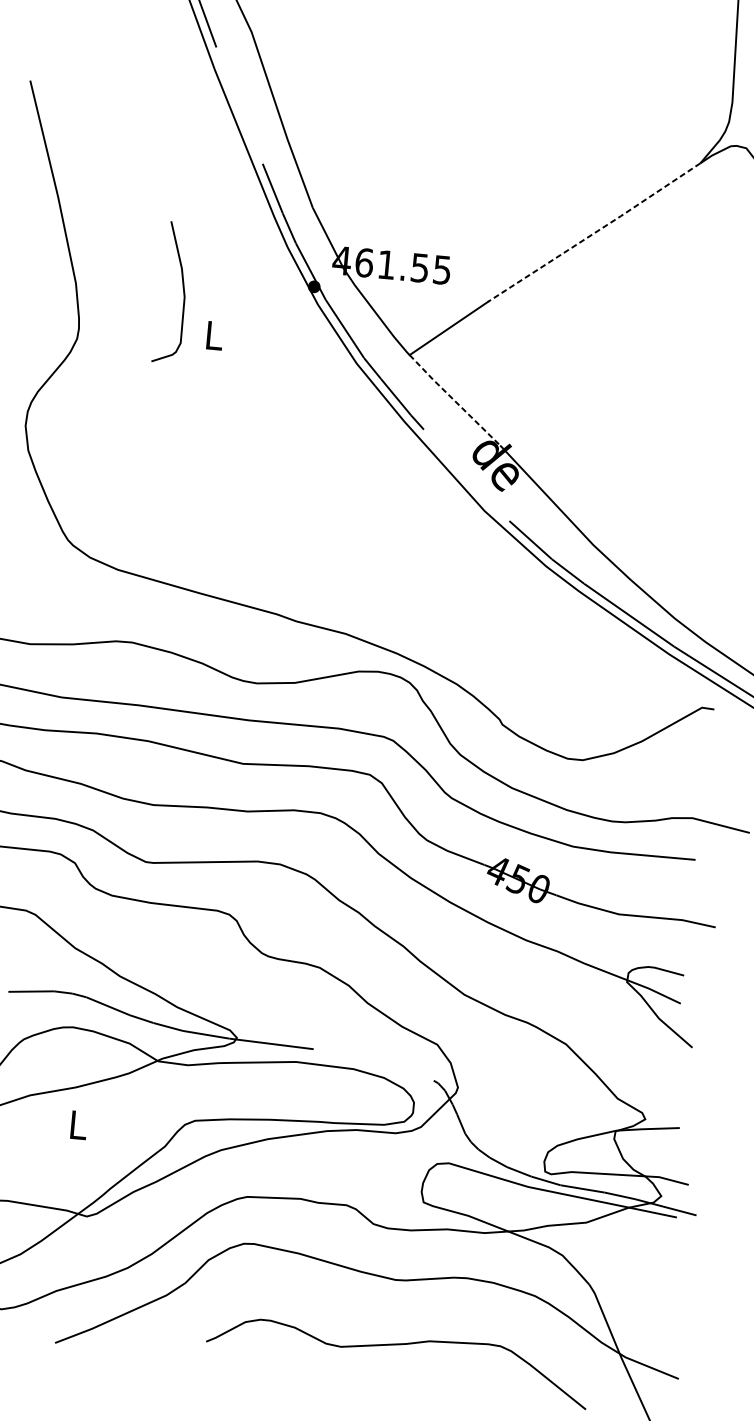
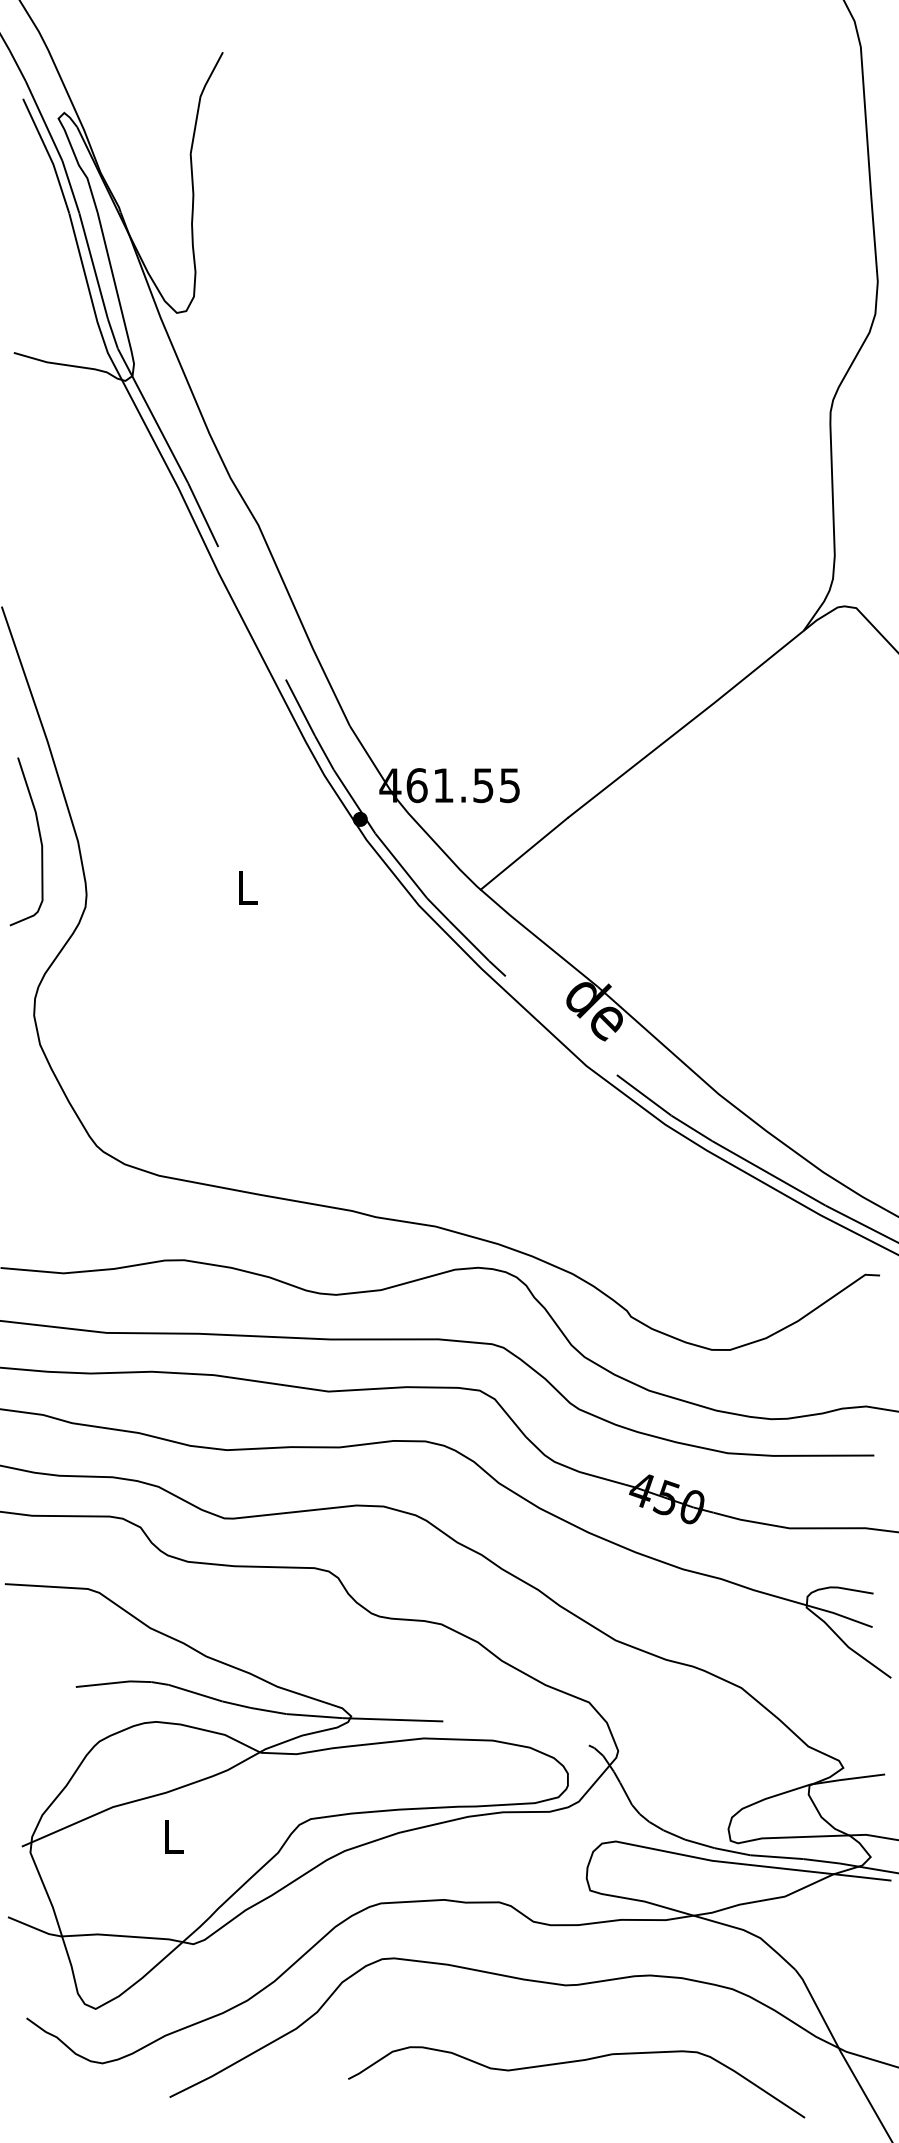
line: (594, 233) -> (686, 725), dashed -> solid
curve: (183, 290) -> (39, 838), moved
line: (454, 400) -> (538, 938), dashed -> solid

